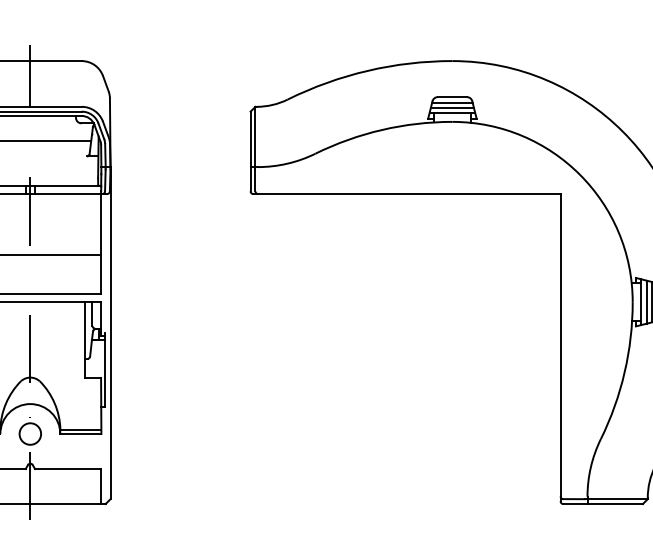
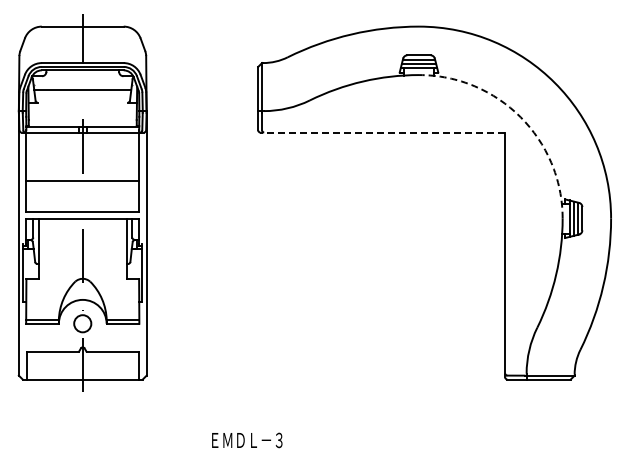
arc: (579, 175) -> (520, 117), solid -> dashed
line: (406, 193) -> (382, 132), solid -> dashed

